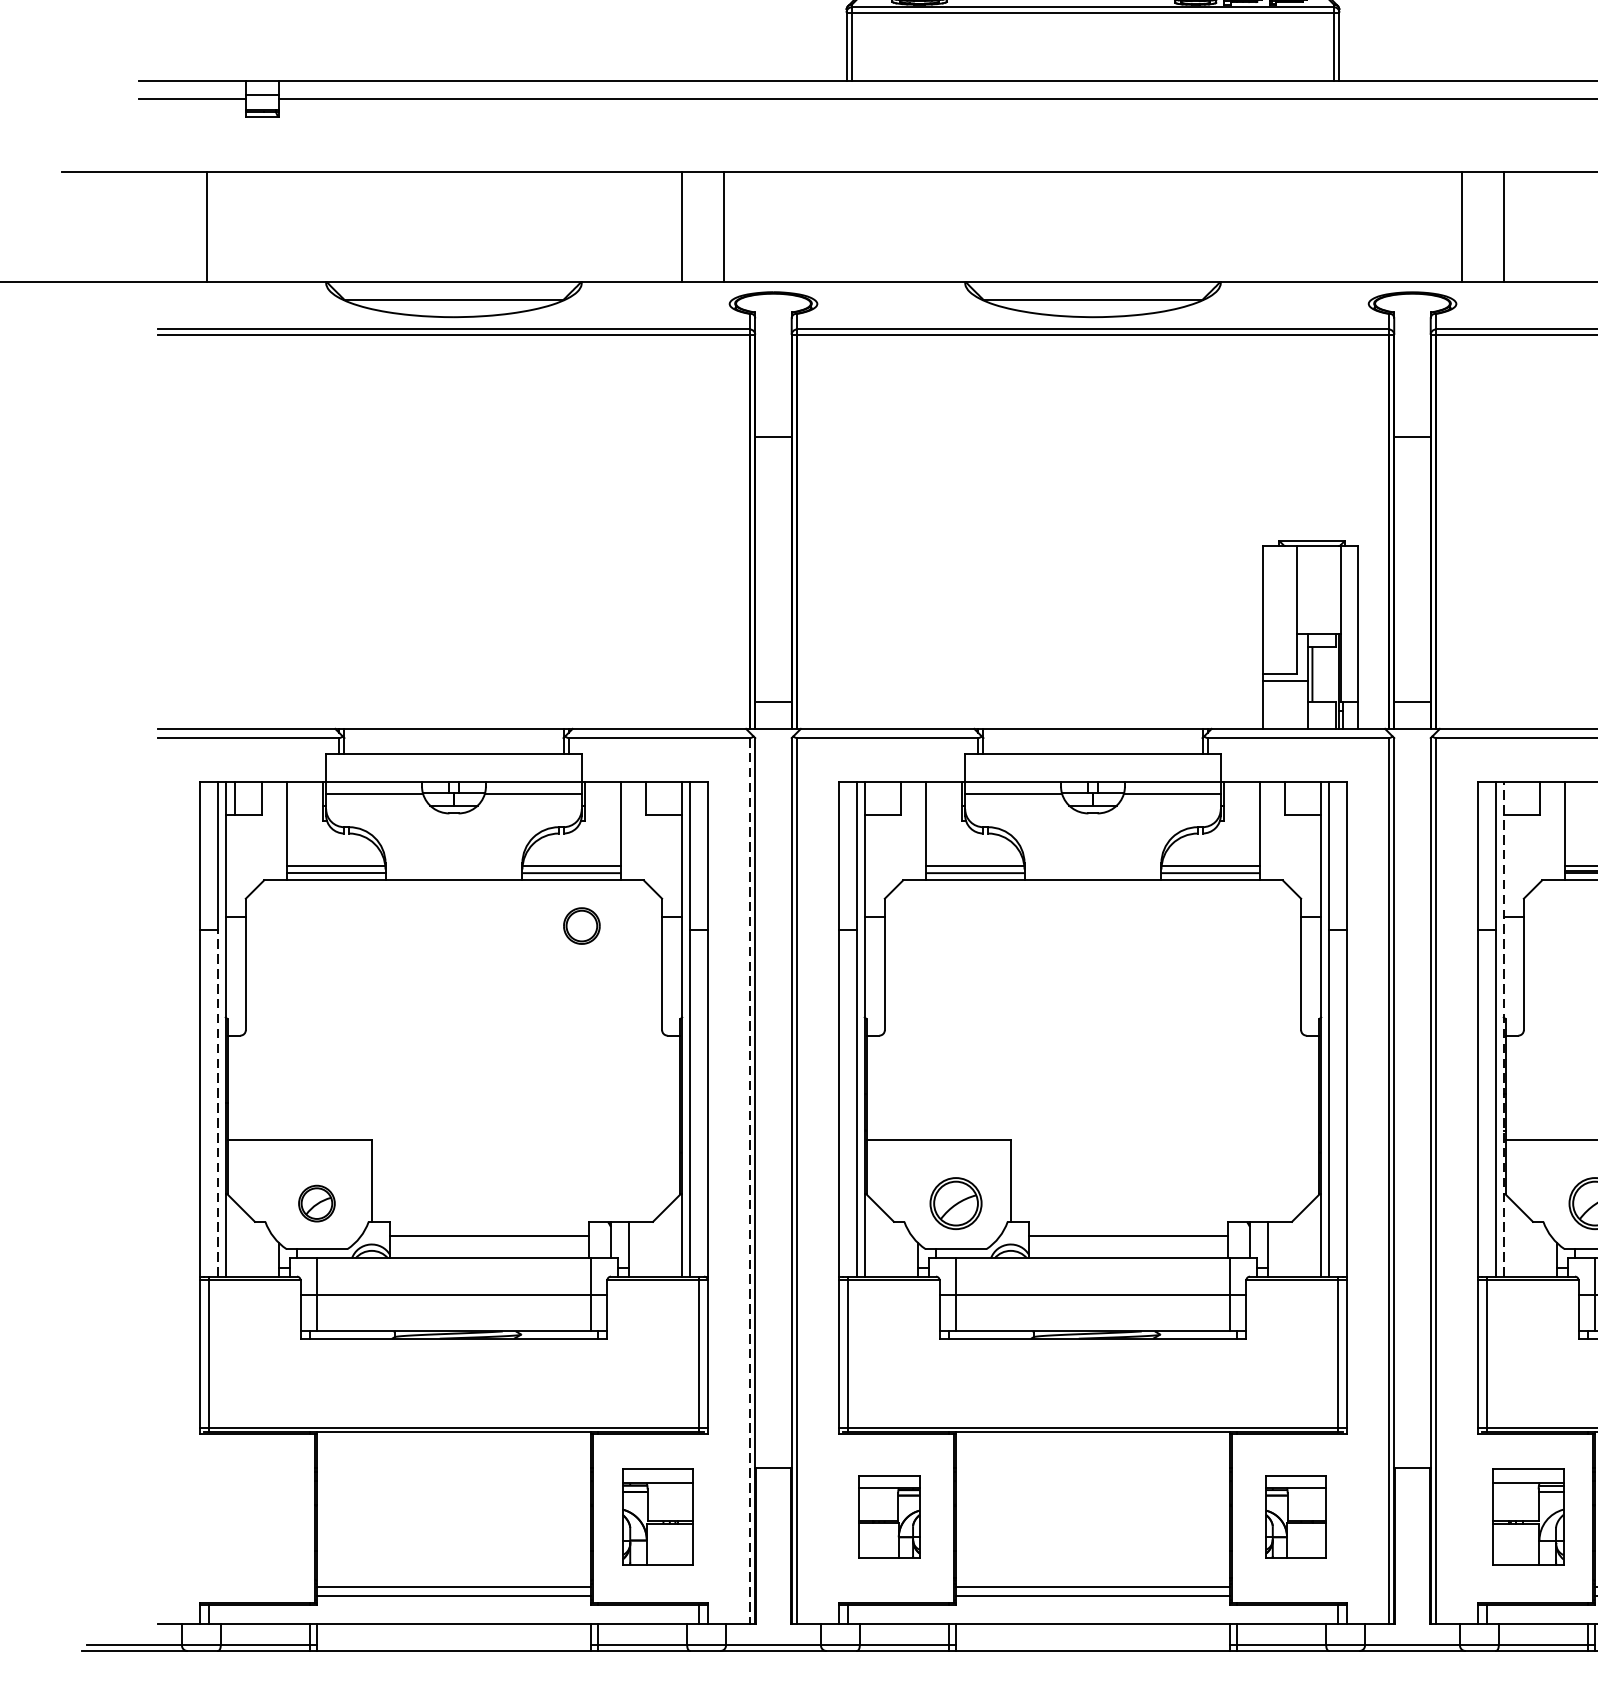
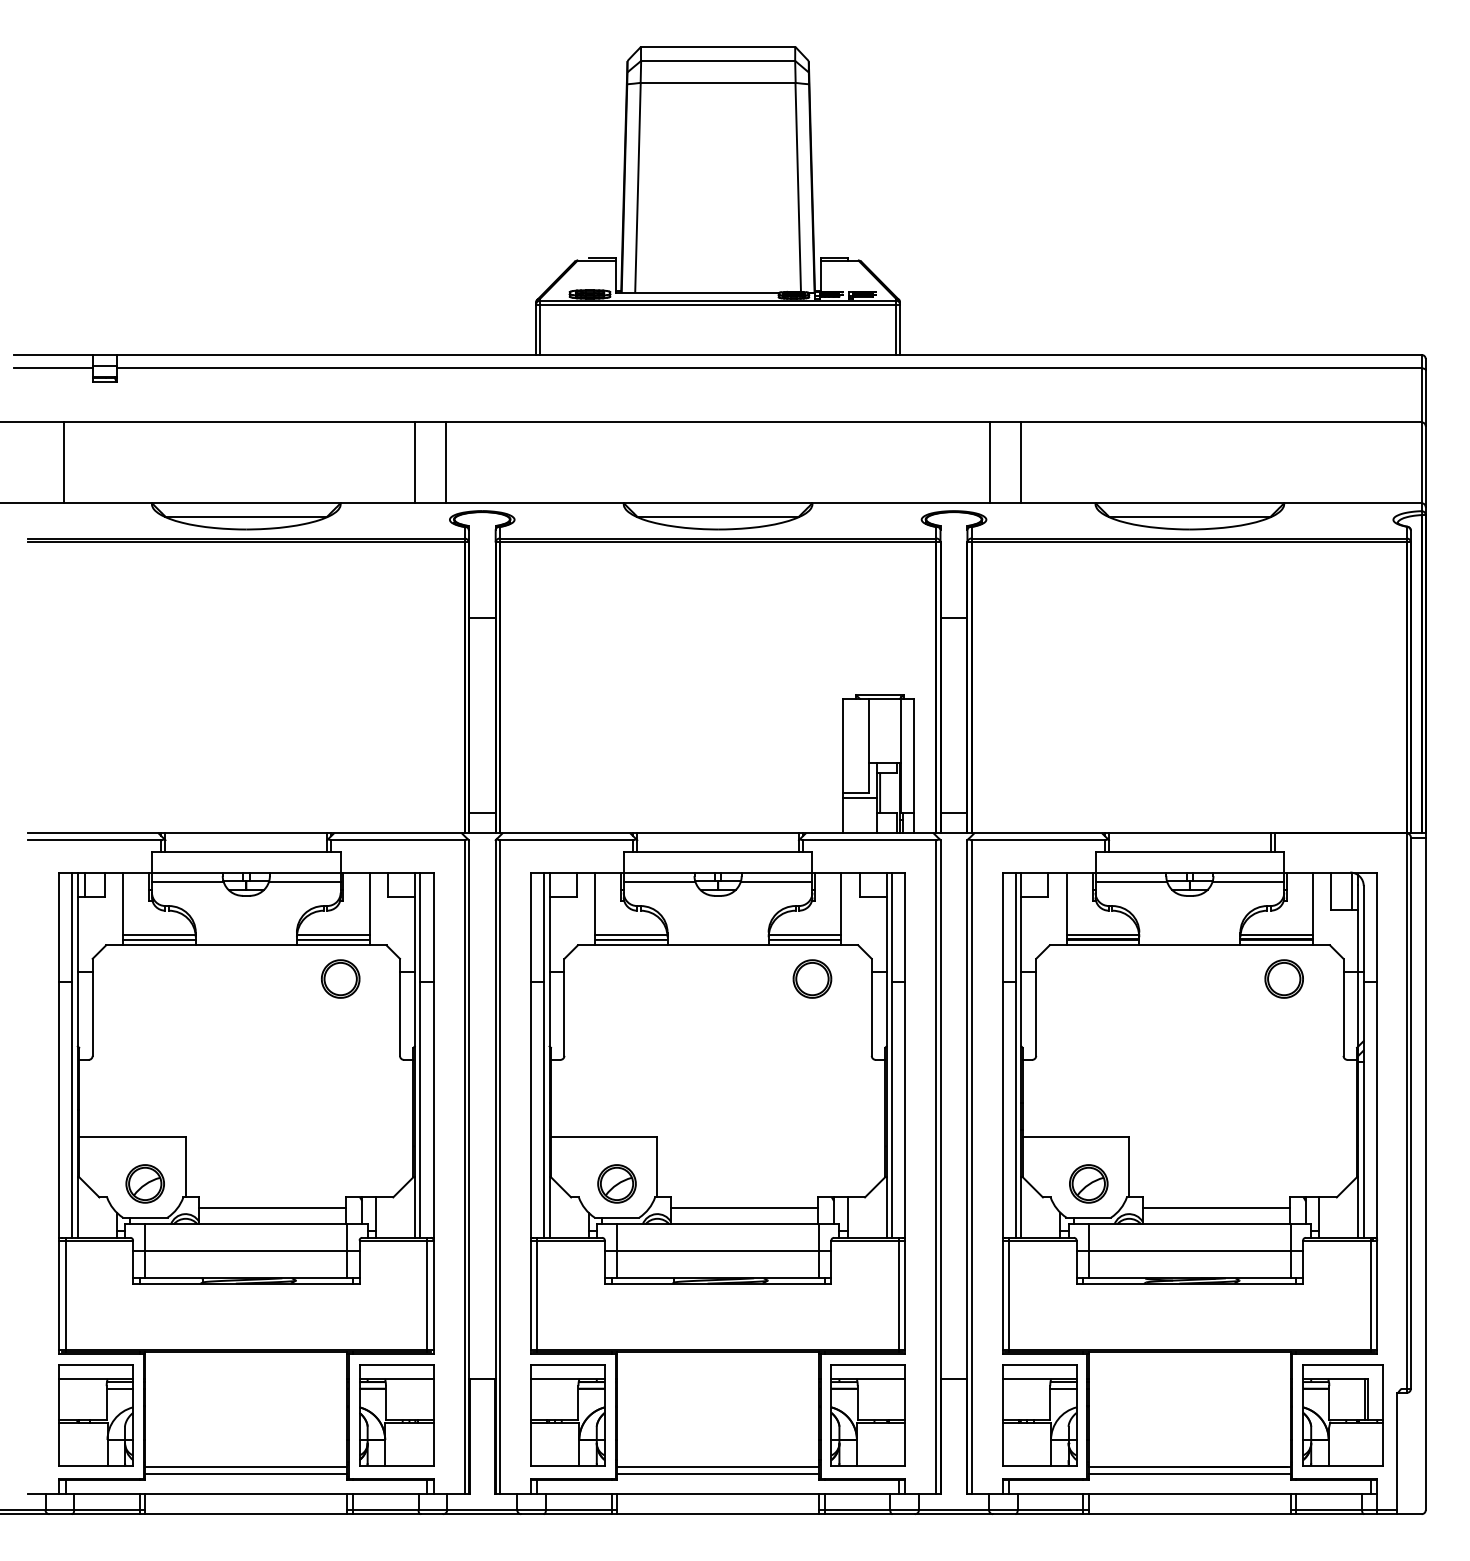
part: (581, 925) -> (340, 978), size x1.43
part: (1220, 925) -> (812, 978), added
line: (1503, 1029) -> (1021, 1055), dashed -> solid
line: (218, 1102) -> (72, 1109), dashed -> solid
line: (749, 1181) -> (464, 1167), dashed -> solid
part: (316, 1203) -> (144, 1183), size x1.43
part: (249, 1517) -> (95, 1415), added
part: (657, 1517) -> (396, 1415), size x1.43
part: (888, 1517) -> (567, 1415), size x1.67
part: (1295, 1517) -> (867, 1415), size x1.67
part: (1528, 1517) -> (1039, 1415), size x1.43

